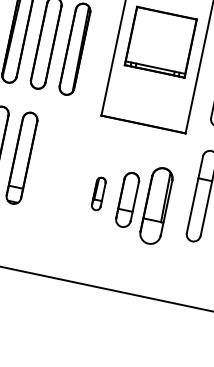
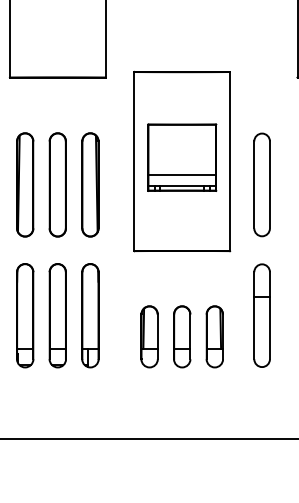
line: (157, 58) -> (182, 175), added
part: (50, 164) -> (90, 315), added
part: (98, 193) -> (149, 336), size x1.67
part: (156, 205) -> (214, 336), size x0.71

